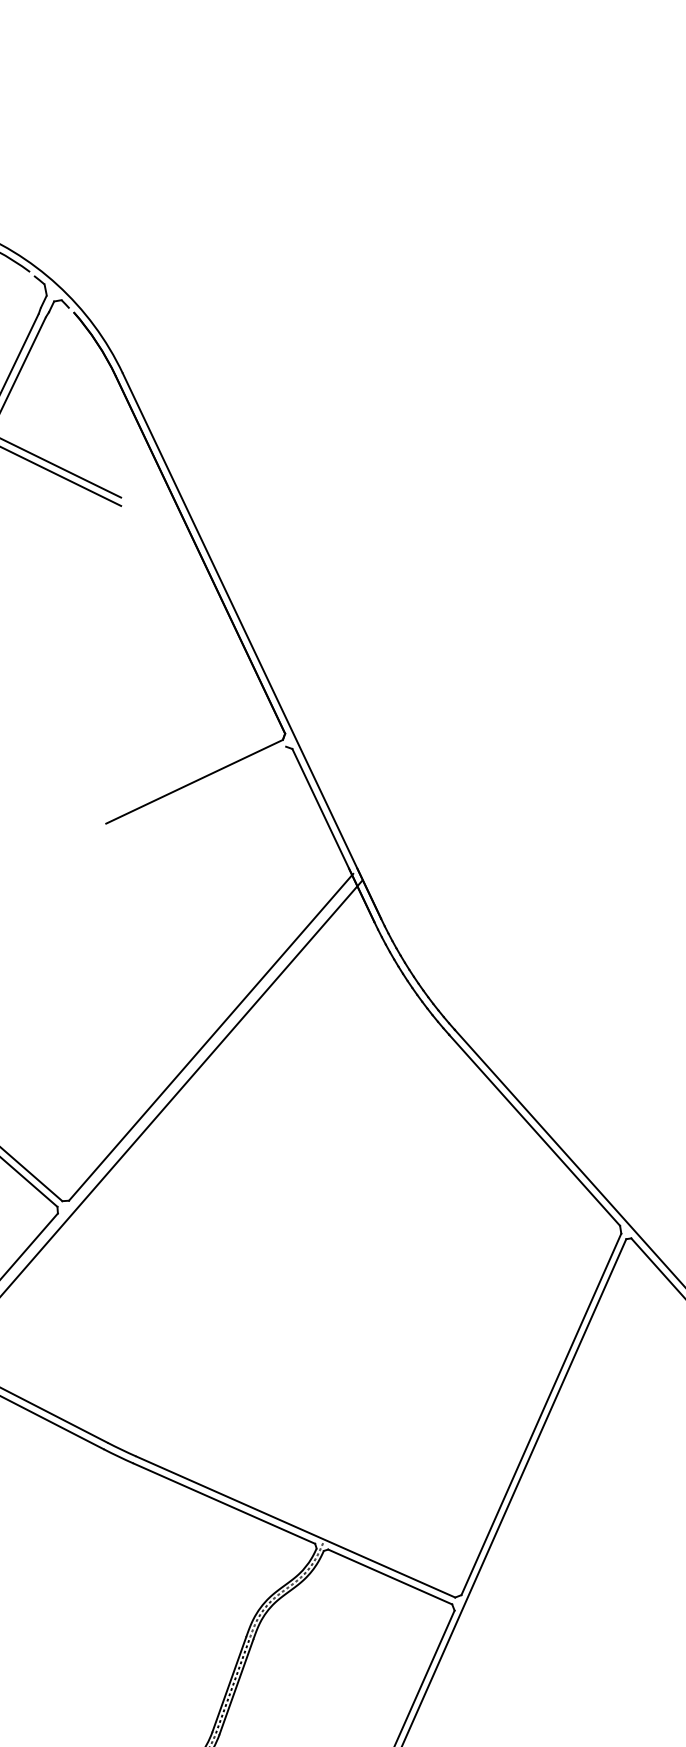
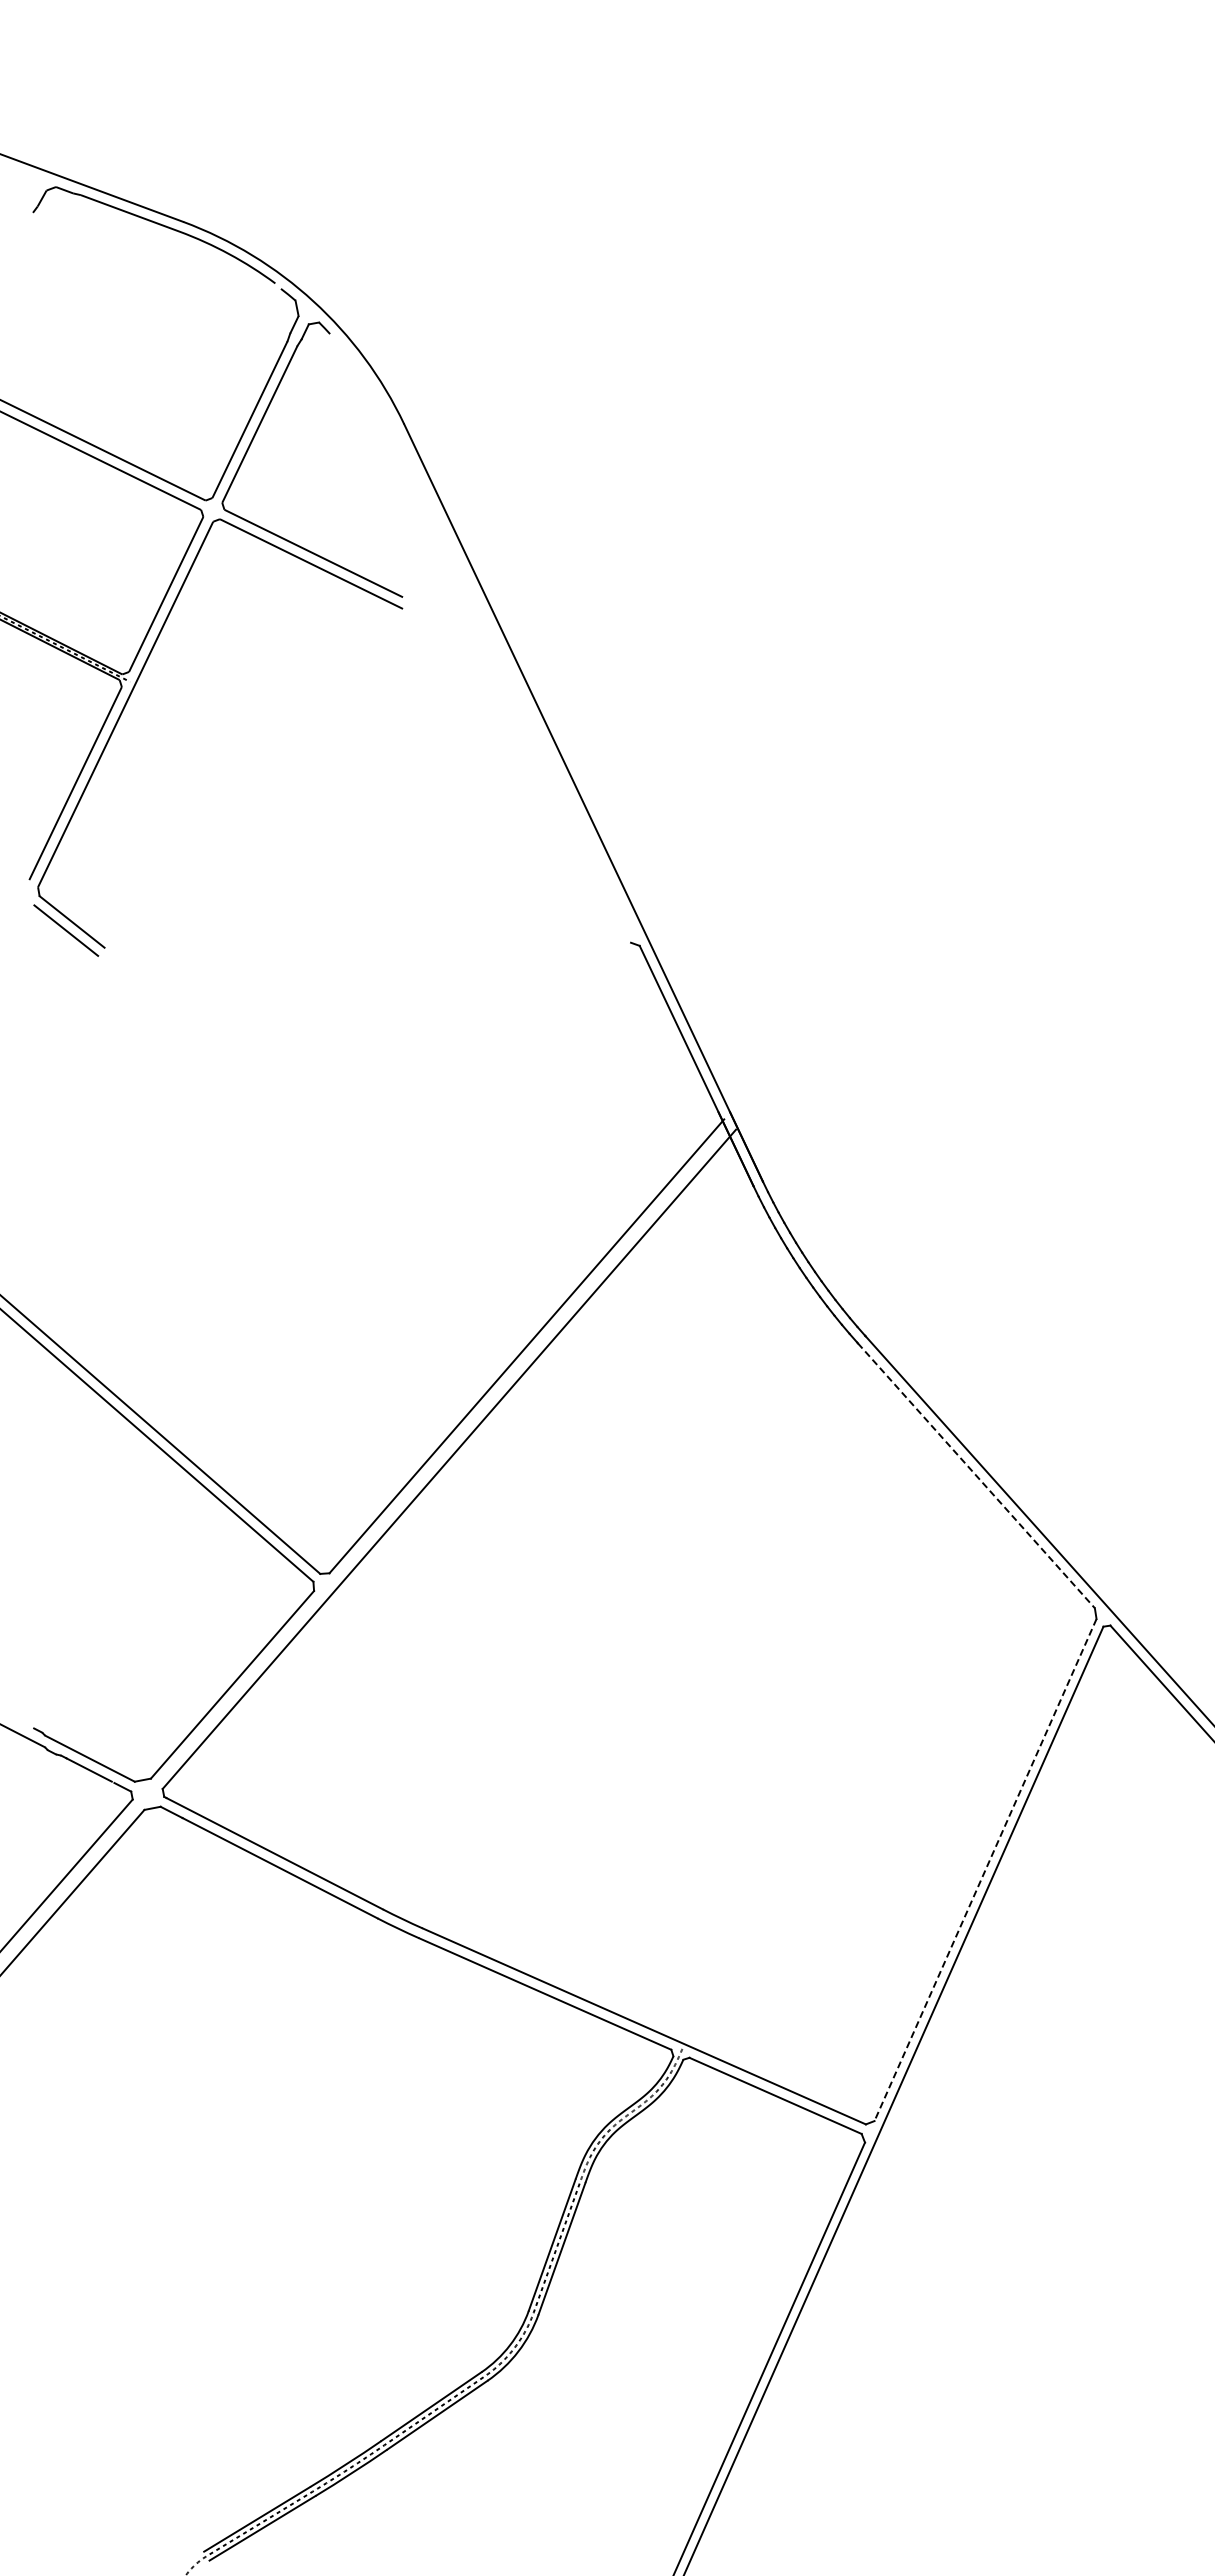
part: (200, 557) -> (512, 680), removed
line: (534, 1130) -> (976, 1475), solid -> dashed
line: (541, 1414) -> (985, 1870), solid -> dashed

